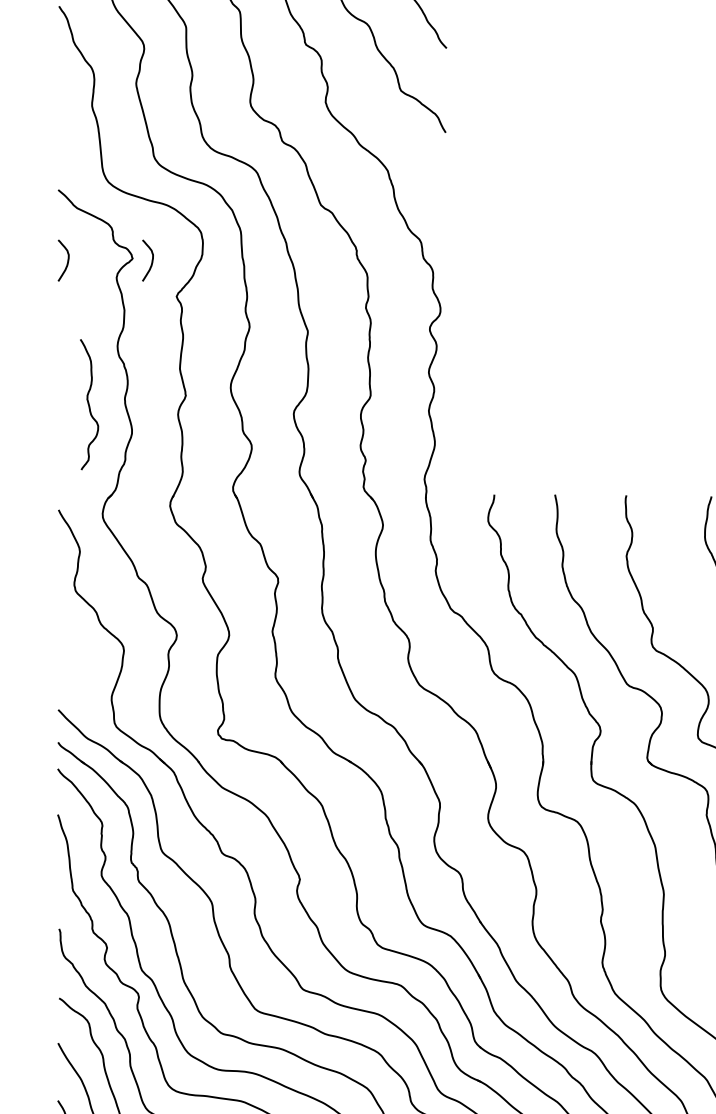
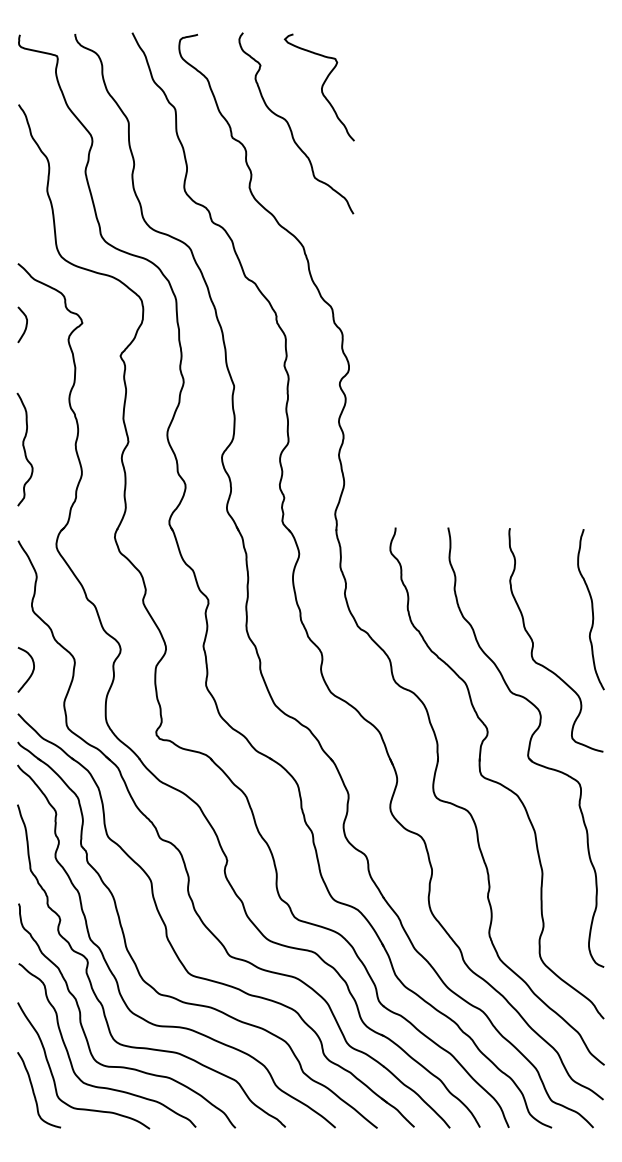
curve: (151, 260) -> (98, 324), removed
curve: (88, 404) -> (24, 449), moved
curve: (73, 662) -> (31, 672), added

